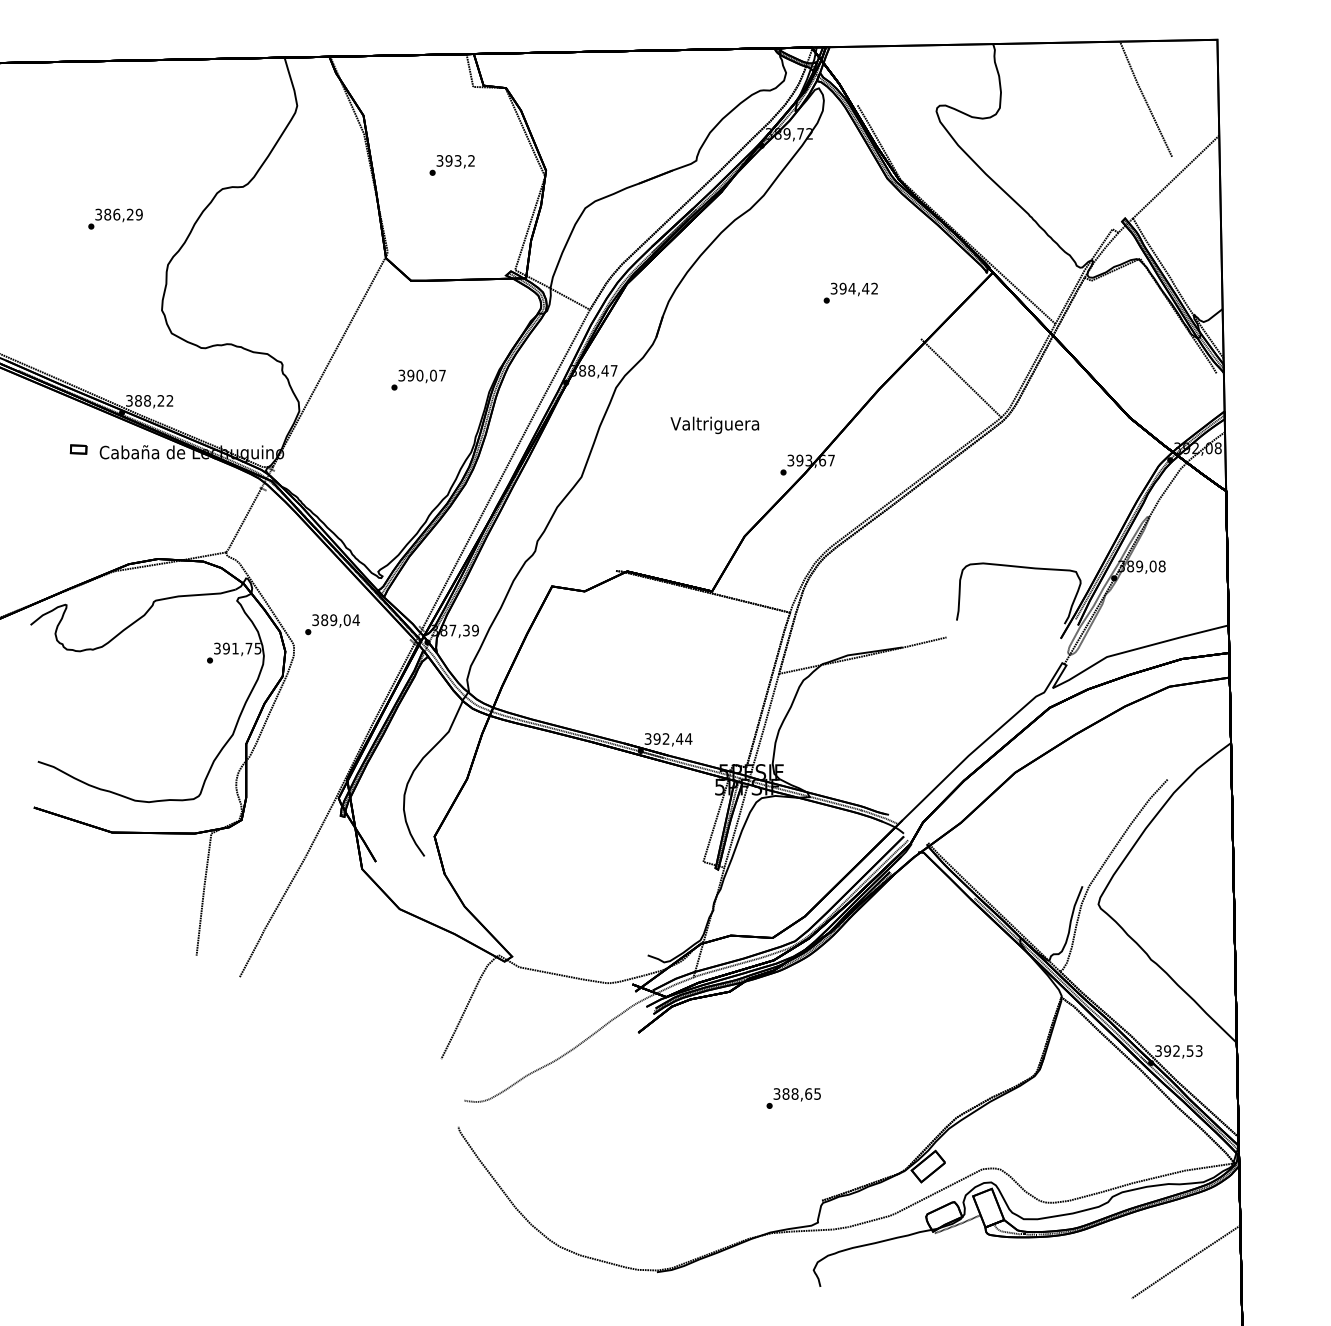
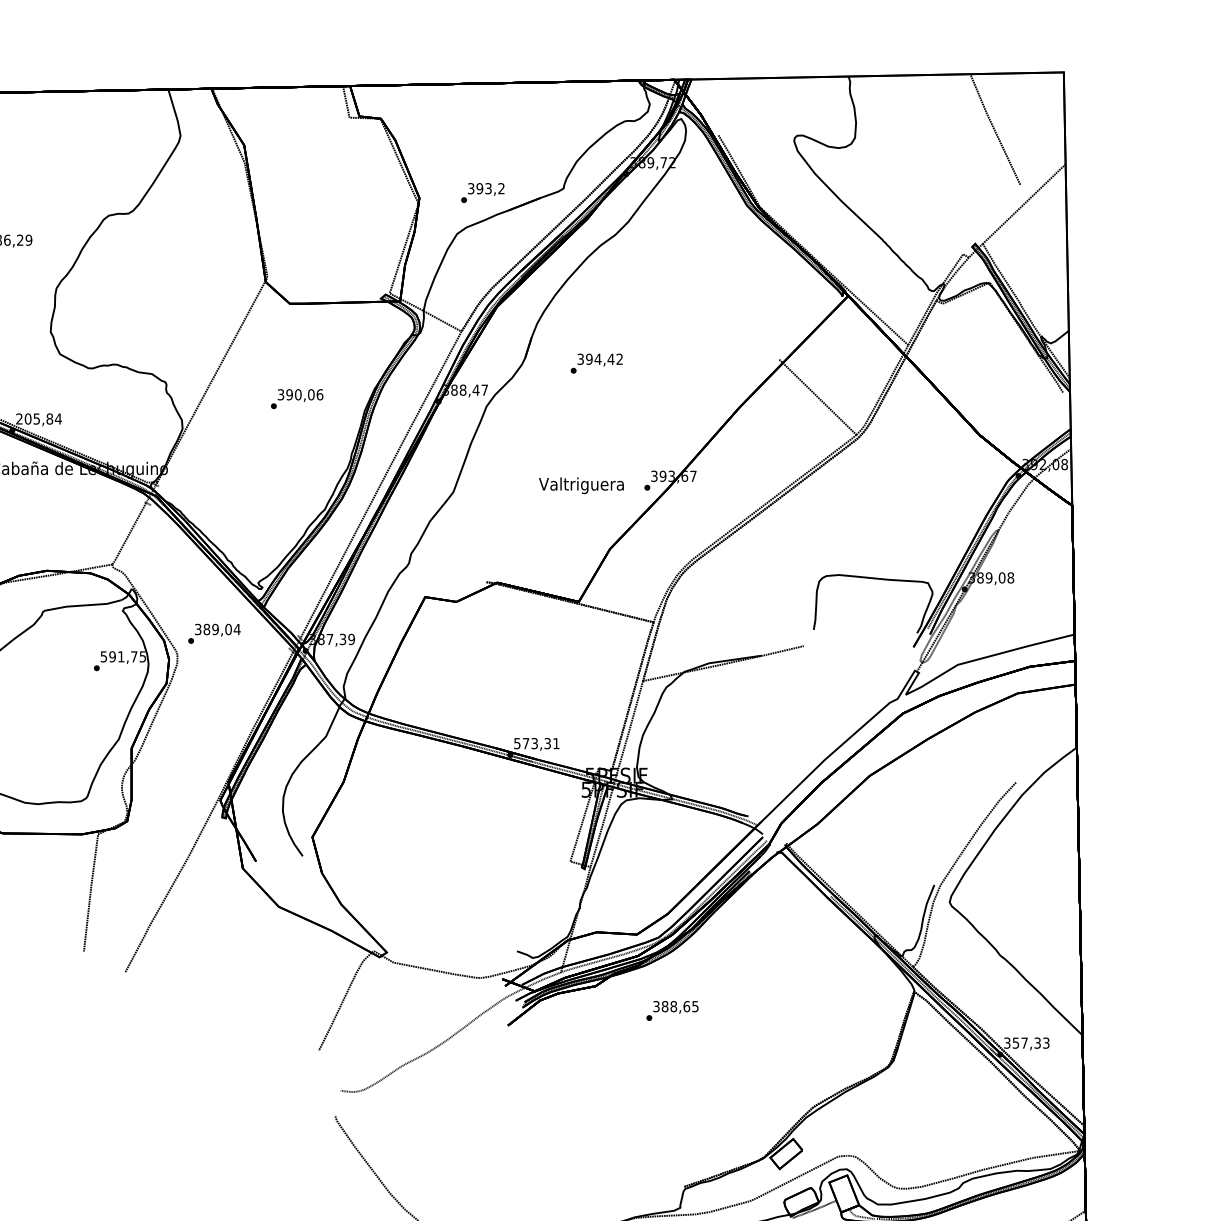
text: (451, 165) -> (482, 193), moved
text: (850, 292) -> (596, 362), moved
text: (442, 375) -> (319, 394), 390,07 -> 390,06
text: (149, 400) -> (38, 418), 388,22 -> 205,84
text: (714, 425) -> (581, 485), moved
text: (217, 647) -> (104, 655), 391,75 -> 591,75
text: (668, 738) -> (536, 743), 392,44 -> 573,31
text: (1178, 1050) -> (1026, 1042), 392,53 -> 357,33
text: (793, 1098) -> (672, 1010), moved

